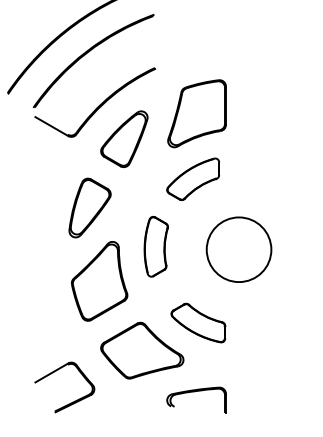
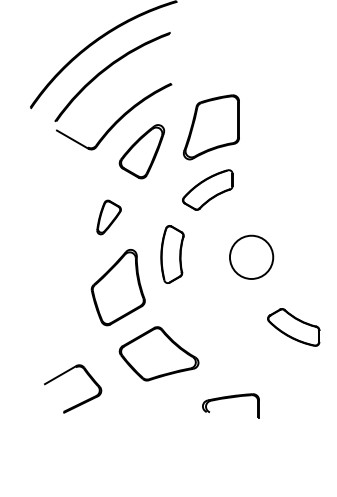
part: (89, 208) -> (108, 217), size x0.6
circle: (238, 249) -> (251, 257), size x0.7
part: (198, 323) -> (293, 327), moved
part: (196, 392) -> (230, 398), moved
part: (72, 401) -> (80, 402), moved

